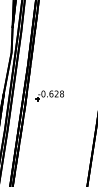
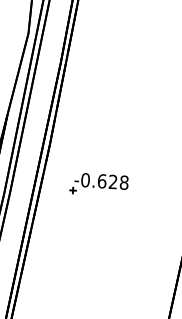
part: (49, 95) -> (98, 184), moved

